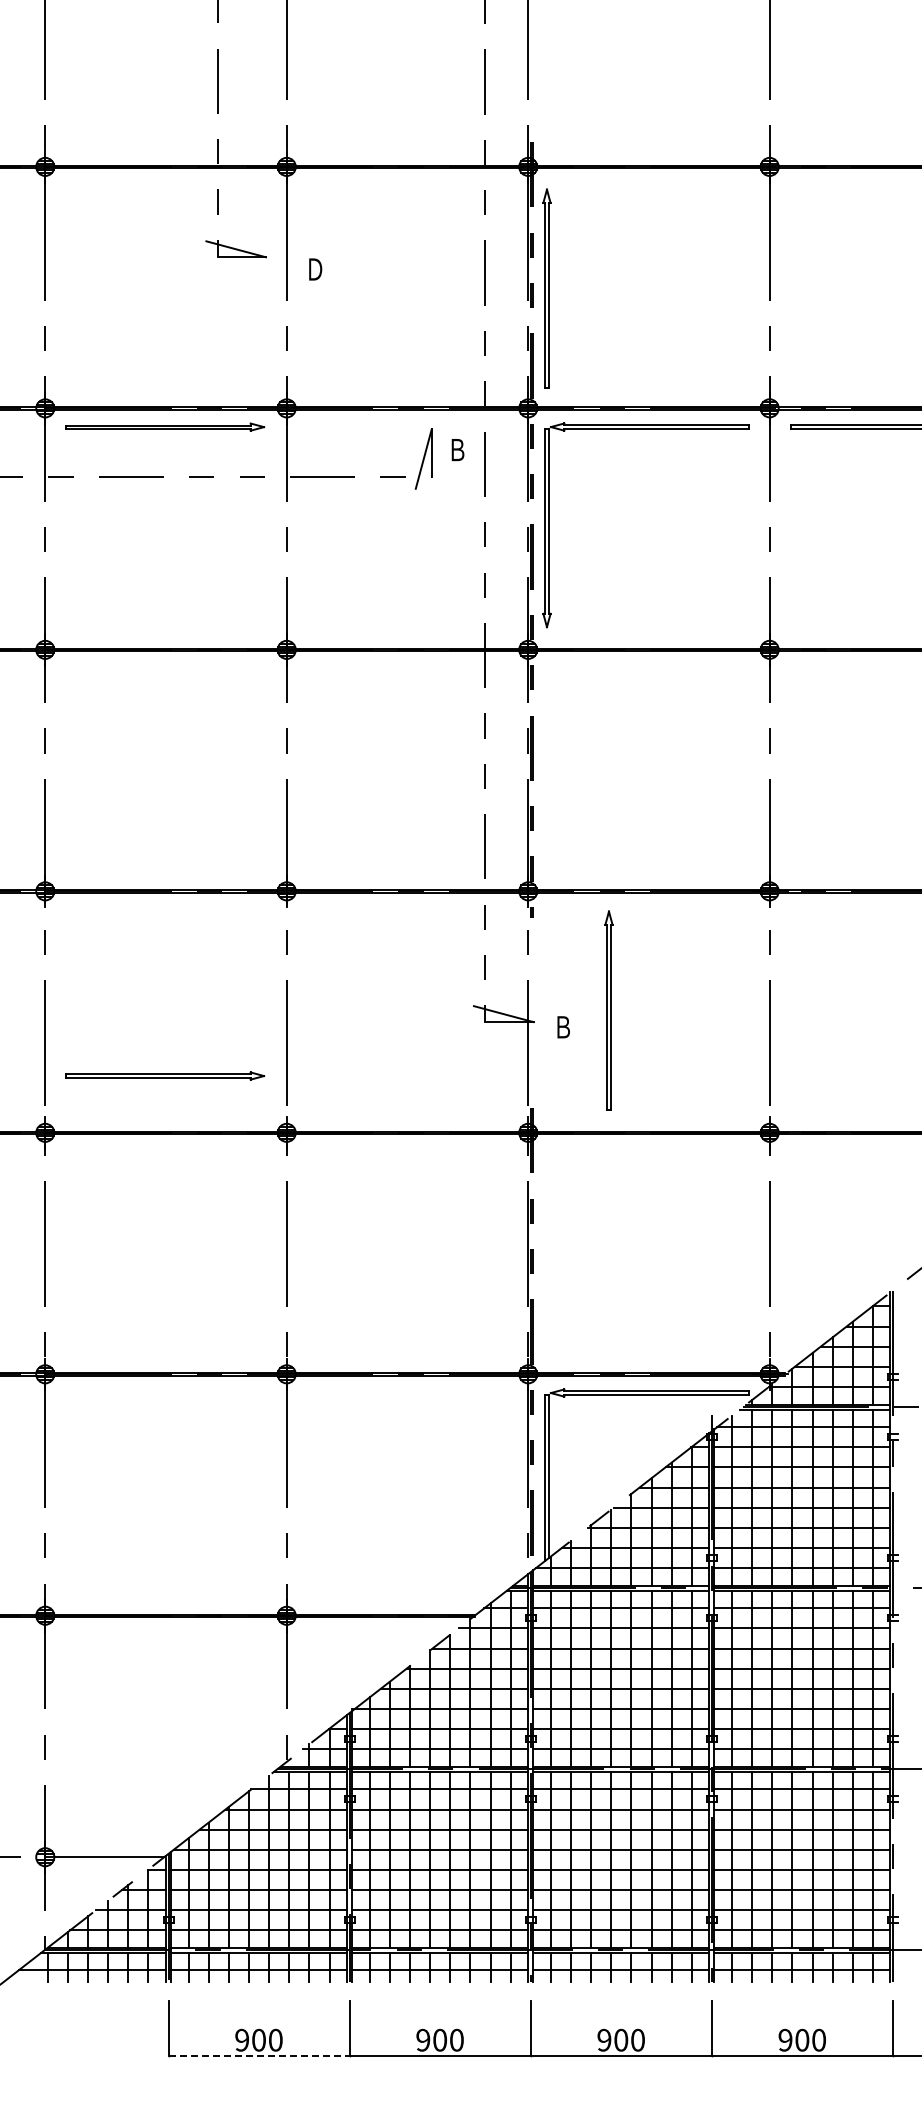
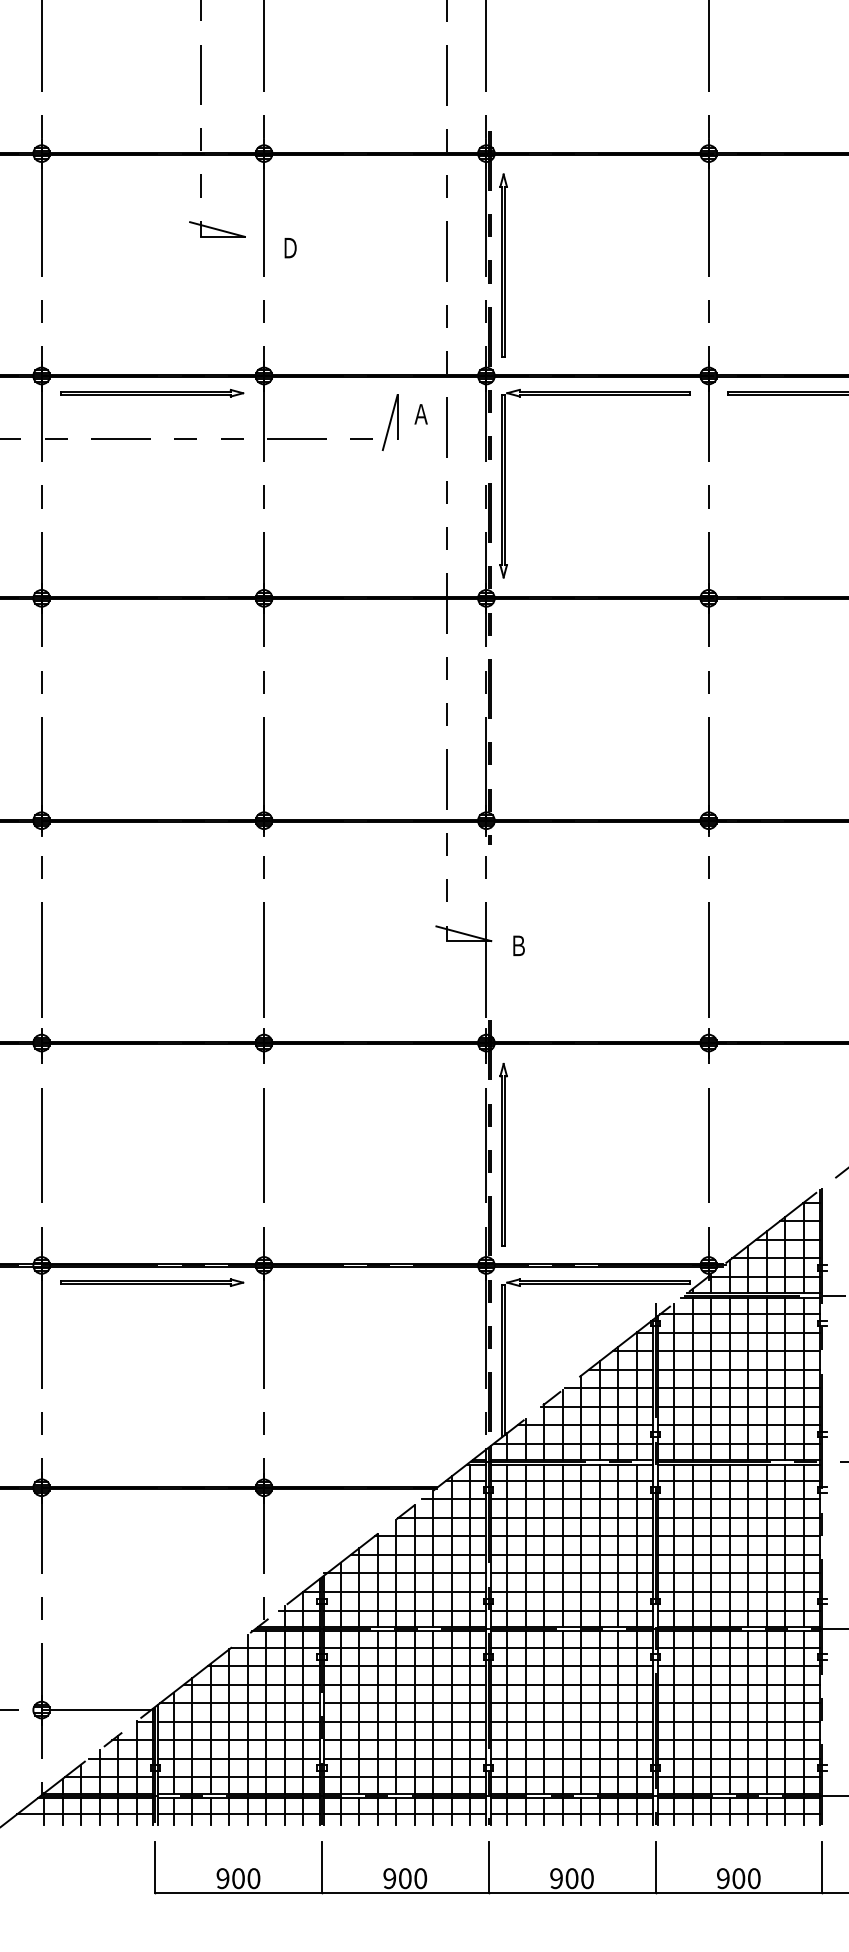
text: (457, 450) -> (421, 414), Ｂ -> Ａ
part: (608, 1010) -> (503, 1155), moved
part: (165, 1075) -> (152, 1282), moved
line: (259, 2056) -> (238, 1893), dashed -> solid

